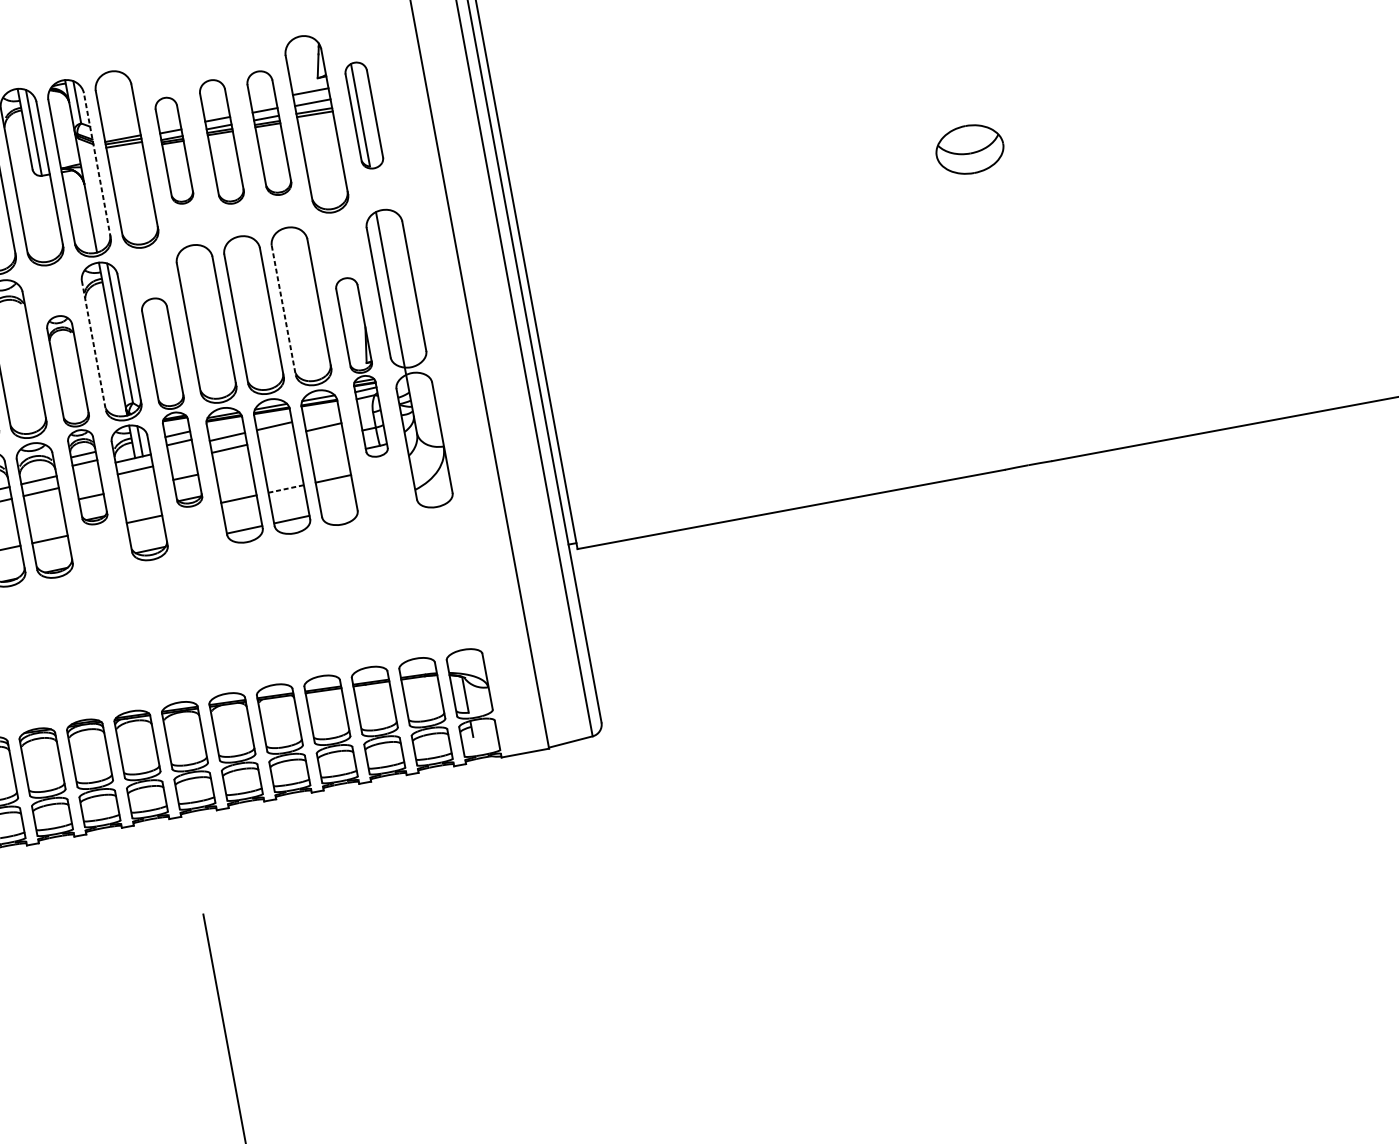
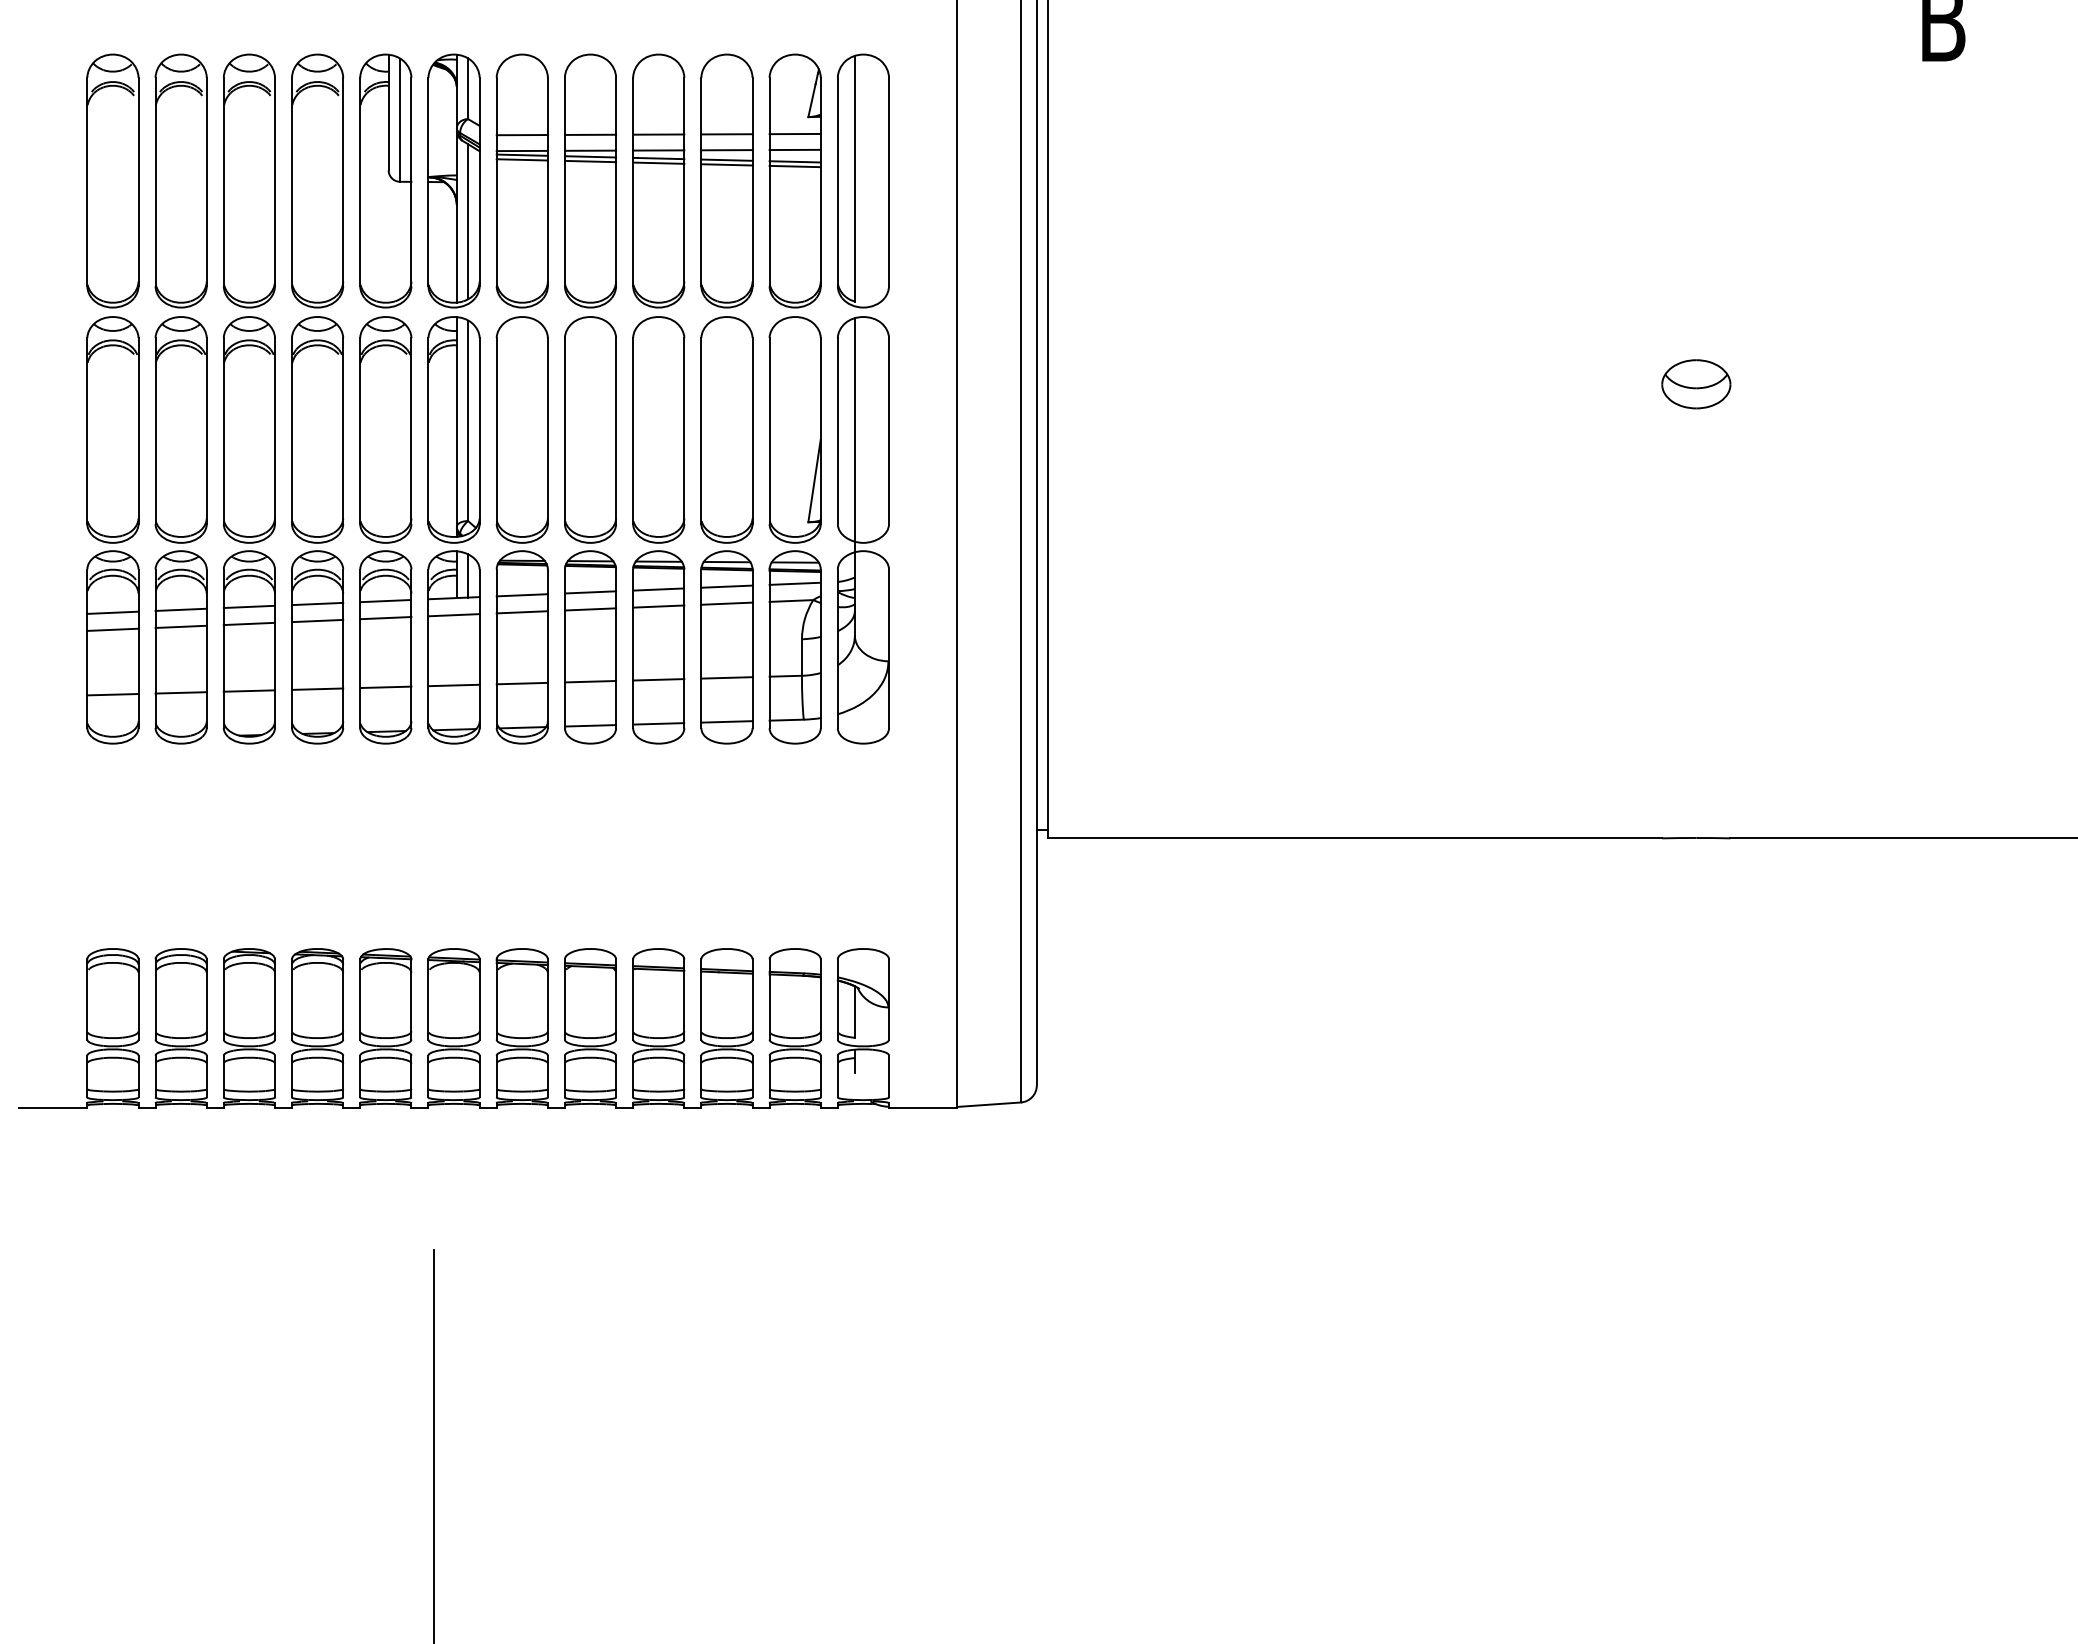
part: (364, 115) -> (863, 180), size x1.67
line: (120, 127) -> (521, 135), added
part: (268, 132) -> (726, 180), size x1.43
part: (221, 141) -> (658, 180), size x1.43
part: (970, 149) -> (1696, 384), size x0.71
part: (174, 150) -> (590, 180), size x1.67
line: (97, 165) -> (479, 181), dashed -> solid
line: (94, 194) -> (468, 221), added
line: (283, 310) -> (701, 431), dashed -> solid
line: (93, 345) -> (428, 431), dashed -> solid
part: (361, 367) -> (794, 530), size x1.67
part: (171, 402) -> (521, 530), size x1.43
line: (321, 415) -> (726, 586), added
part: (76, 420) -> (385, 530), size x1.43
line: (276, 438) -> (658, 606), added
line: (285, 488) -> (658, 679), dashed -> solid
line: (338, 509) -> (726, 721), added

